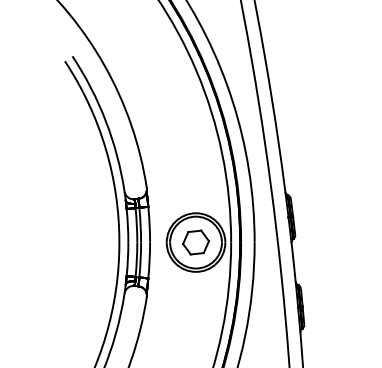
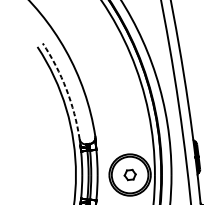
arc: (105, 121) -> (66, 89), solid -> dashed
part: (196, 242) -> (130, 174), size x0.6

